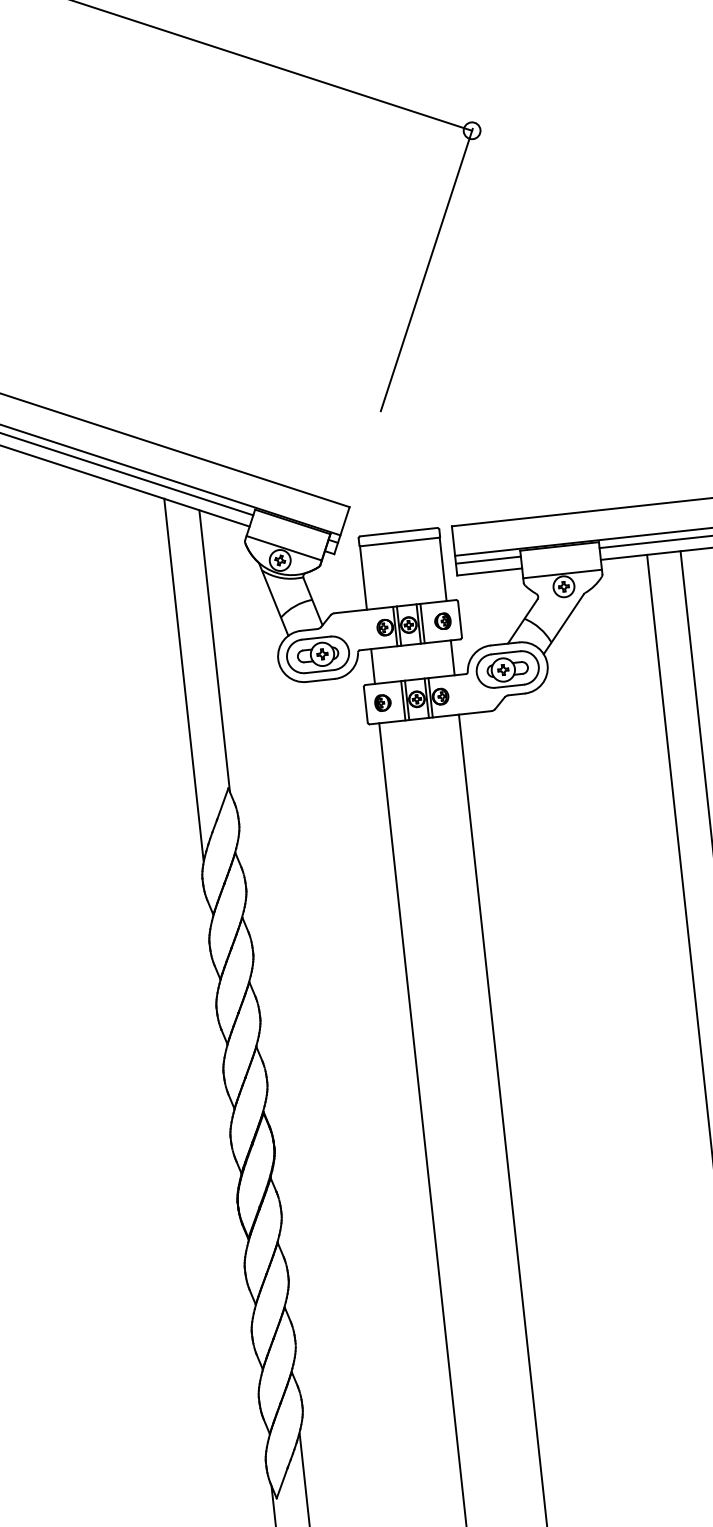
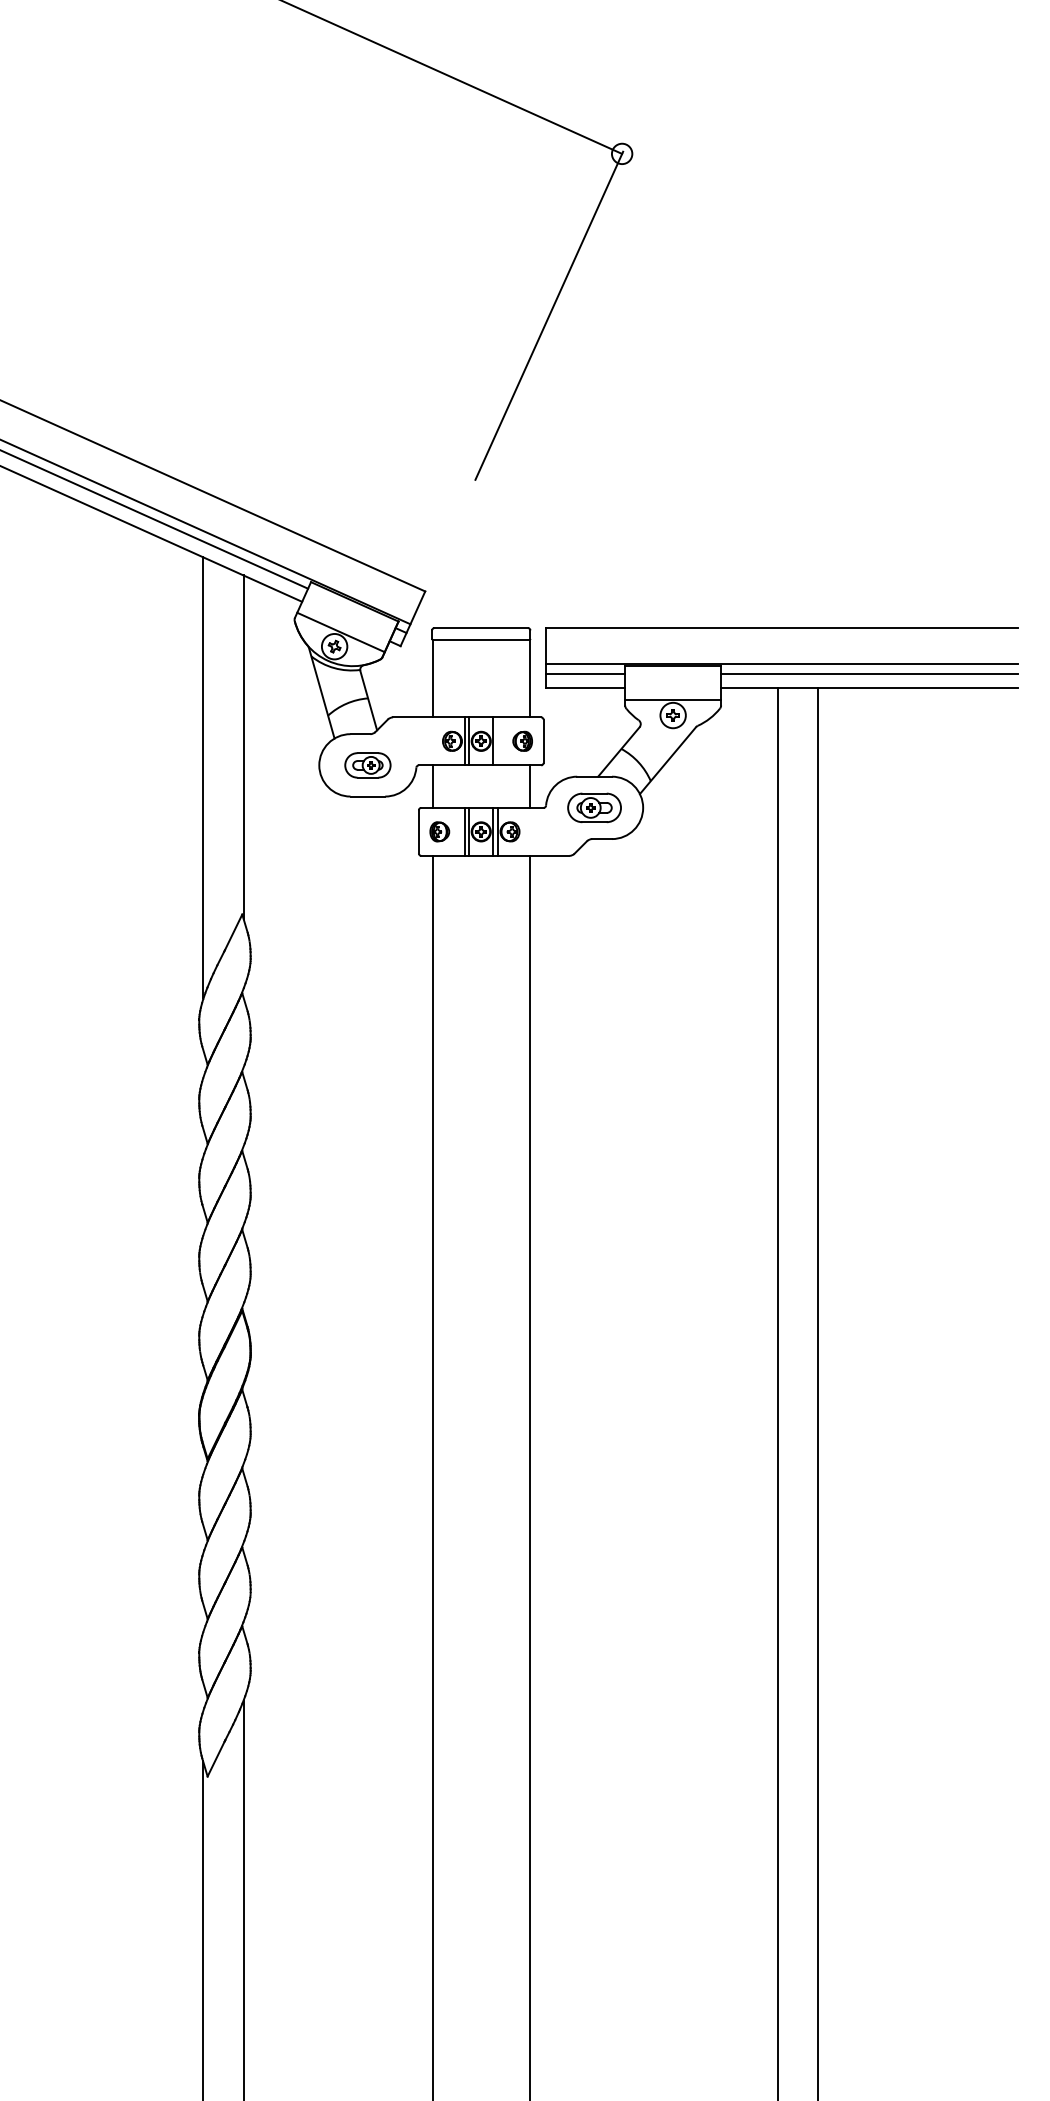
line: (422, 623) -> (497, 741), removed
part: (317, 655) -> (367, 765), size x0.6
part: (507, 669) -> (594, 807), size x0.7

